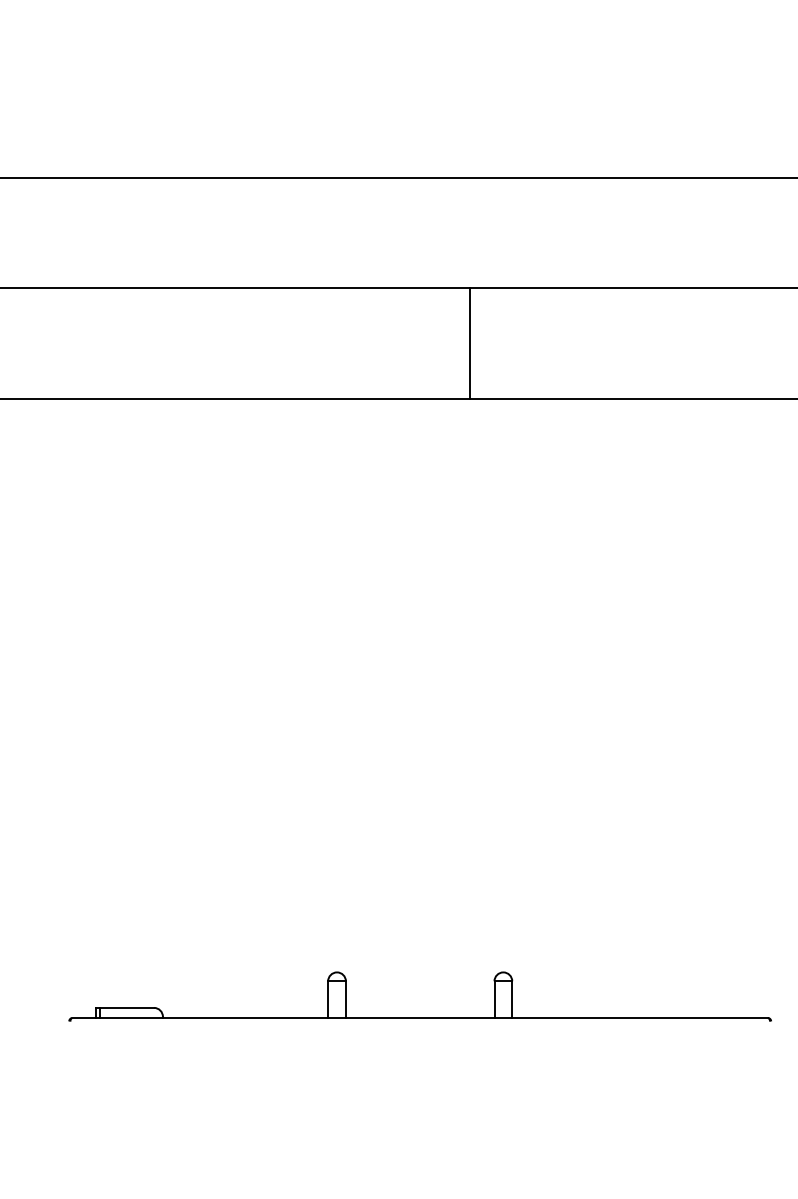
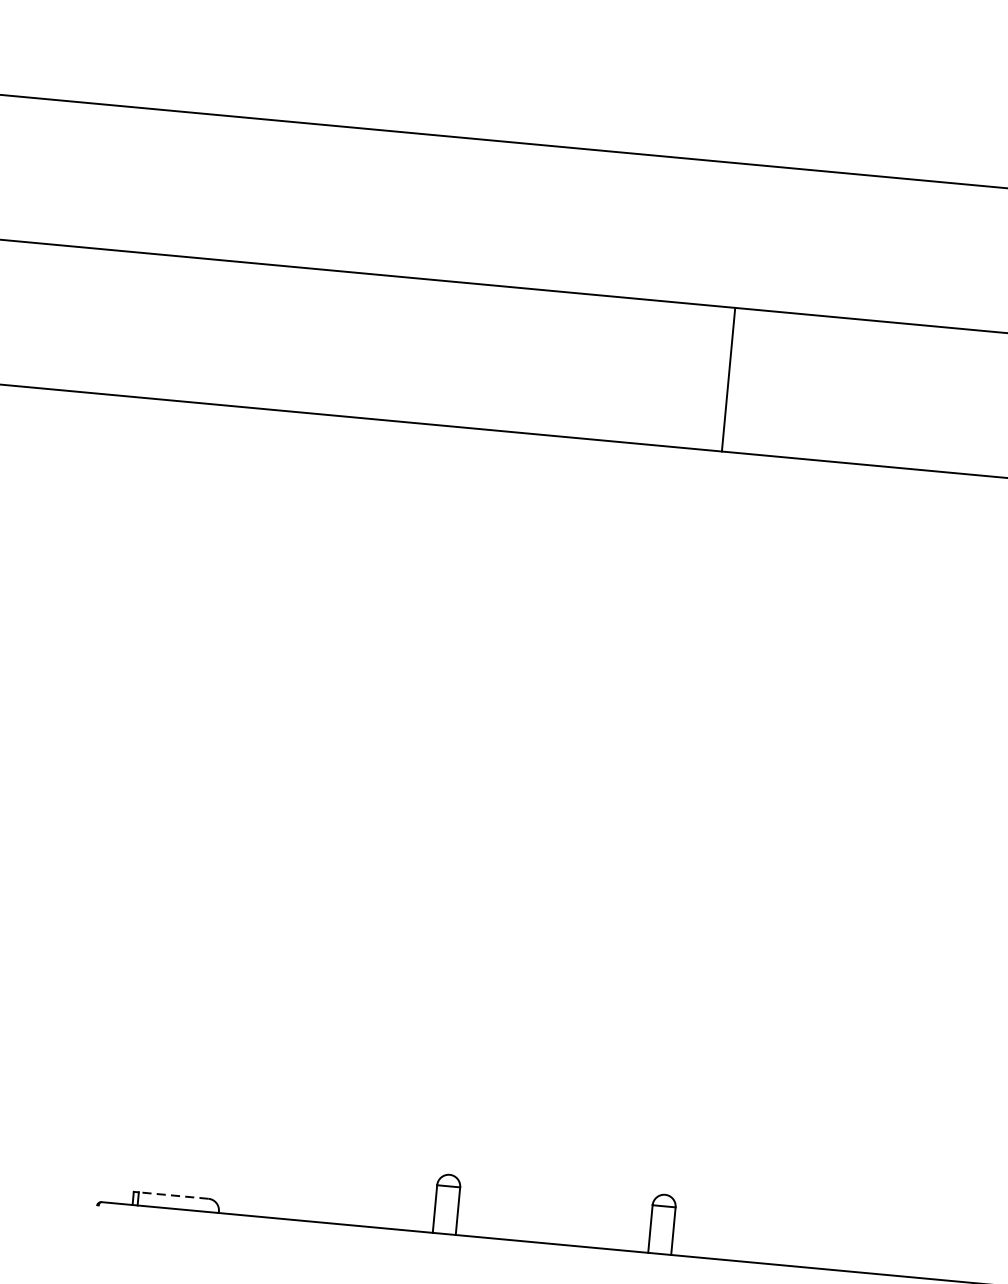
line: (470, 343) -> (729, 379), moved
line: (127, 1007) -> (174, 1195), solid -> dashed

